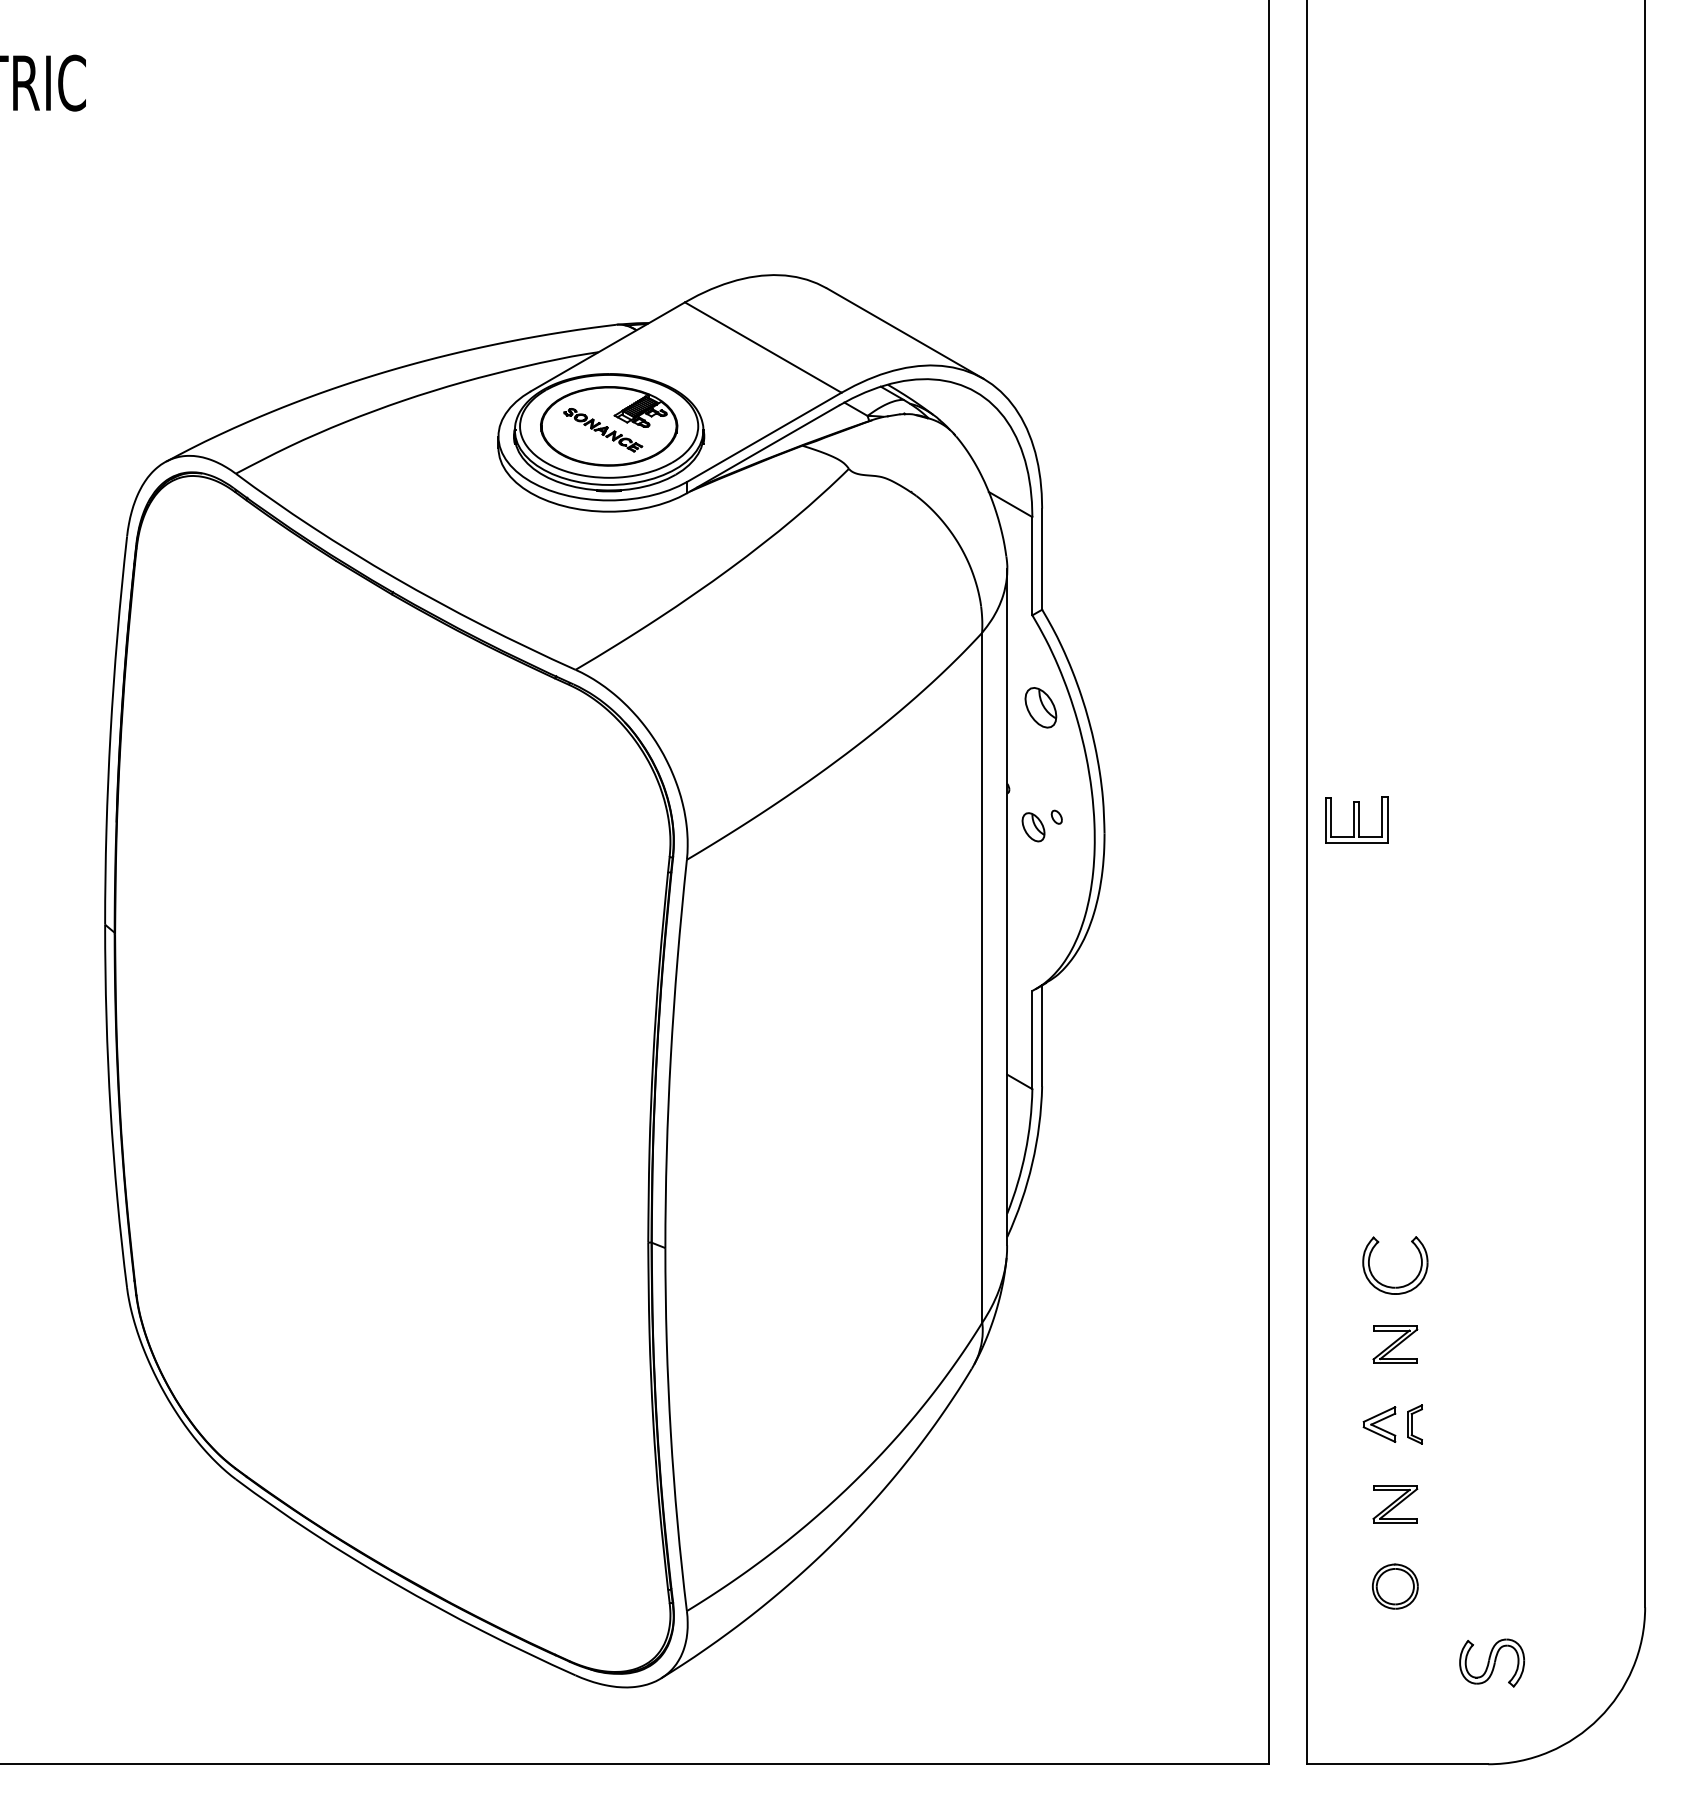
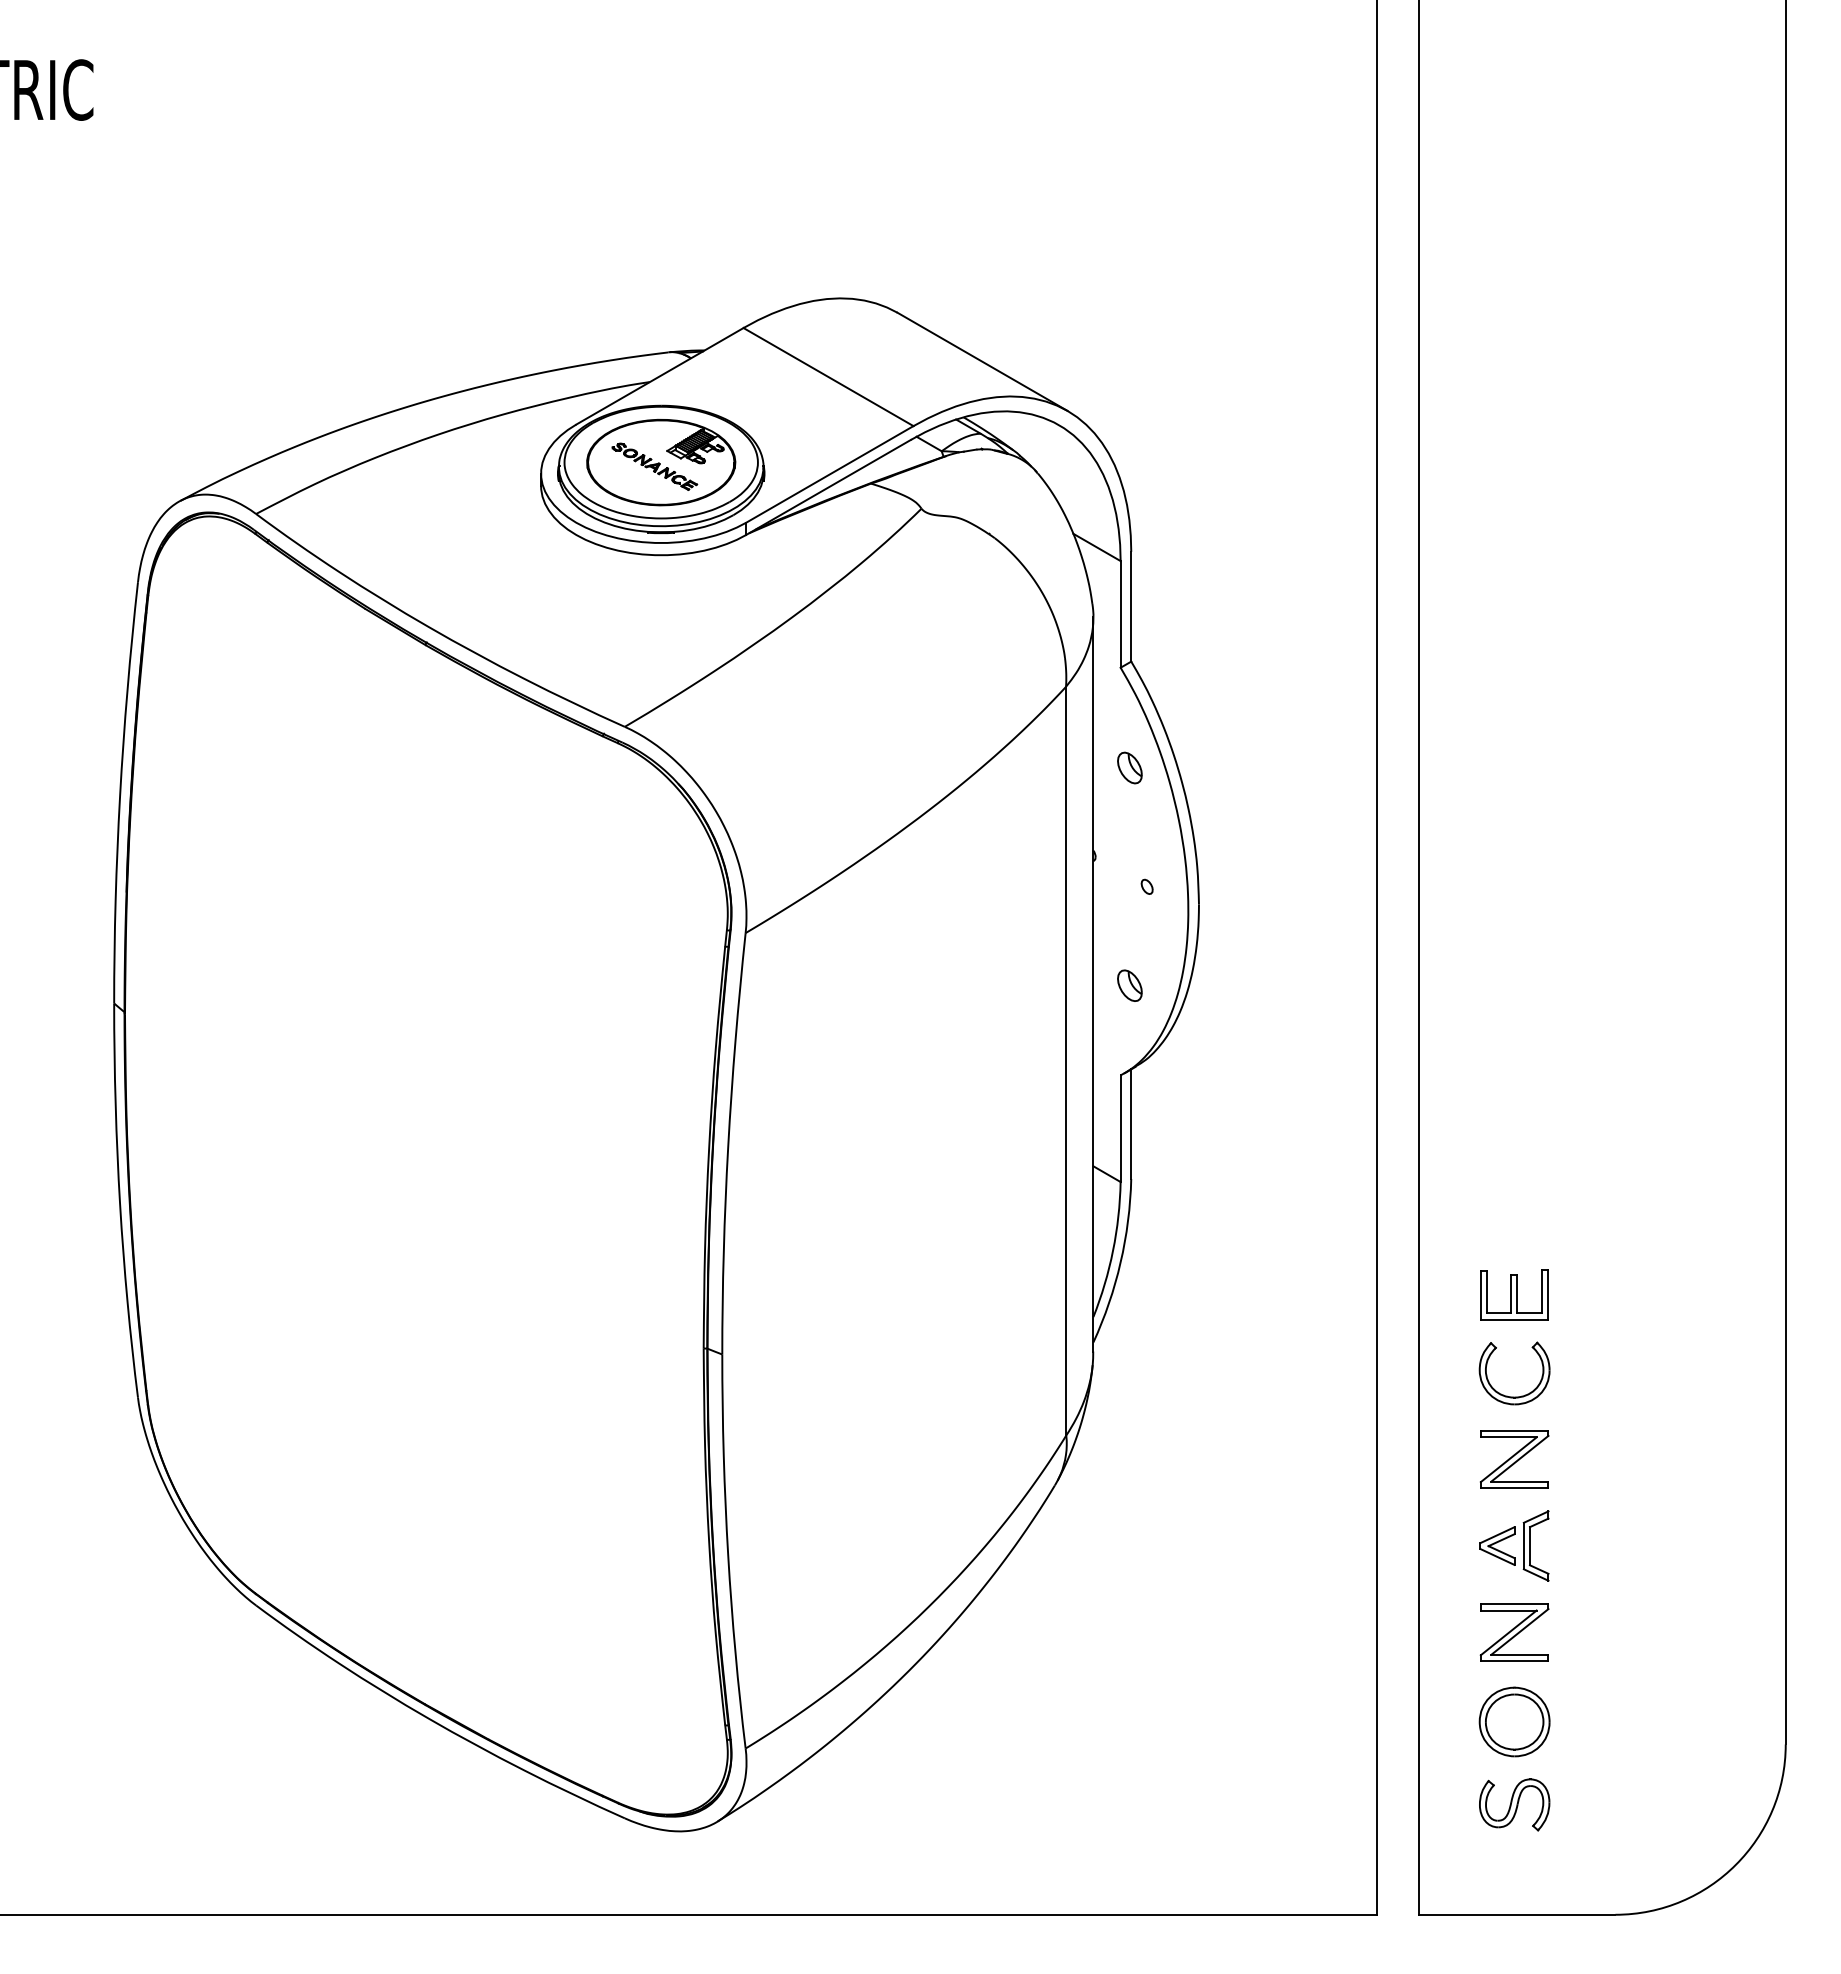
part: (1040, 707) -> (1129, 767), size x0.71
part: (1356, 819) -> (1514, 1294), moved
part: (1033, 827) -> (1129, 985), moved
part: (1395, 1344) -> (1514, 1459), size x1.43
part: (1414, 1424) -> (1535, 1545), size x1.67
part: (1395, 1504) -> (1514, 1632), size x1.43
part: (1395, 1586) -> (1514, 1721), size x1.43
part: (1491, 1662) -> (1514, 1804), moved

